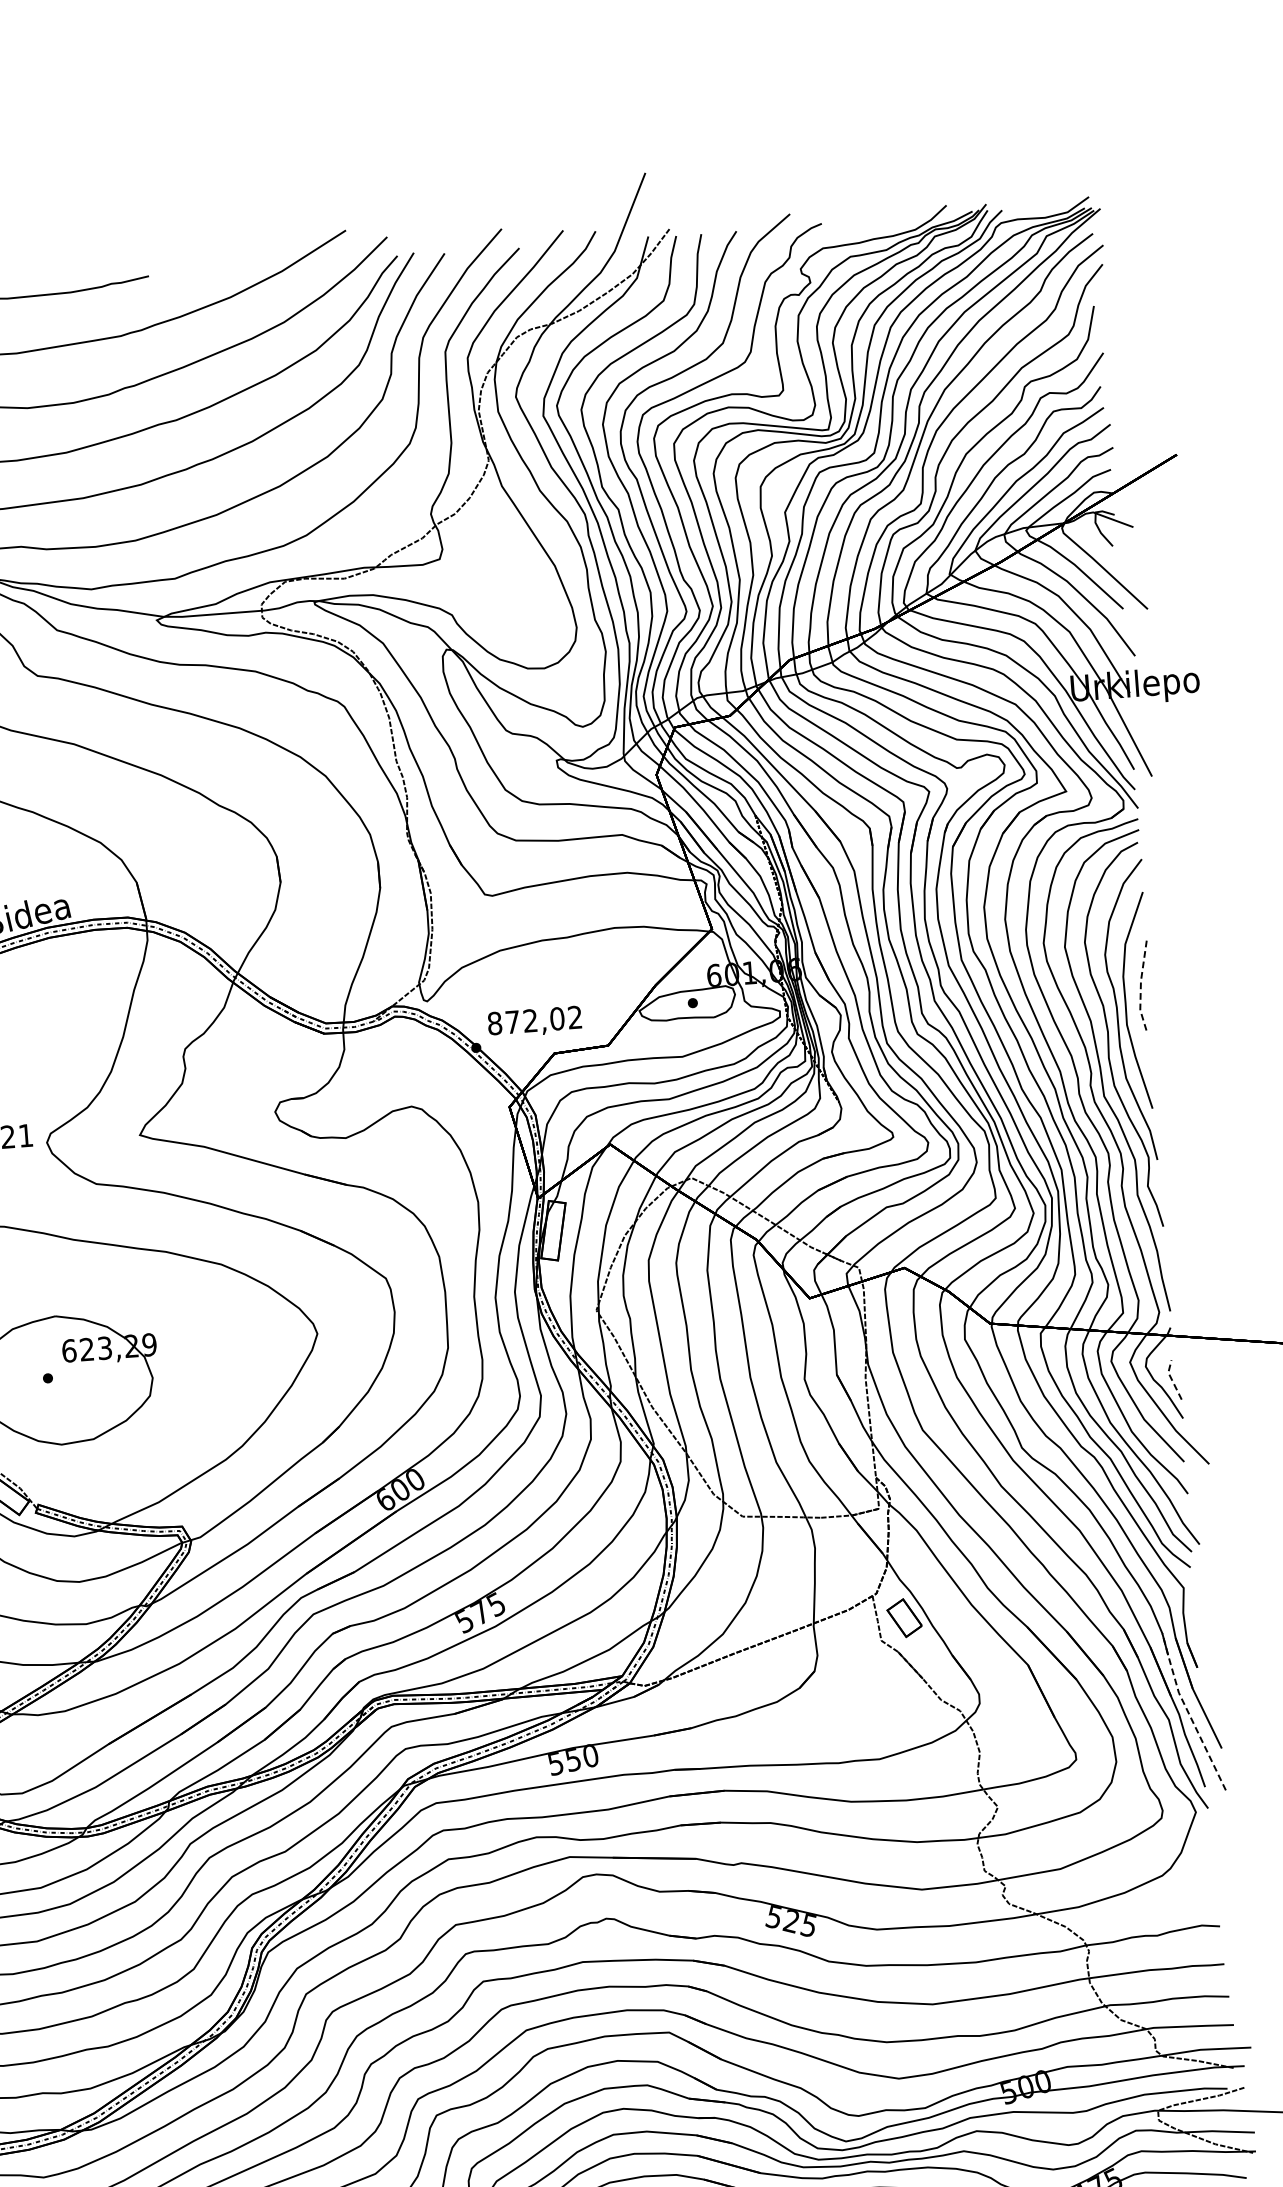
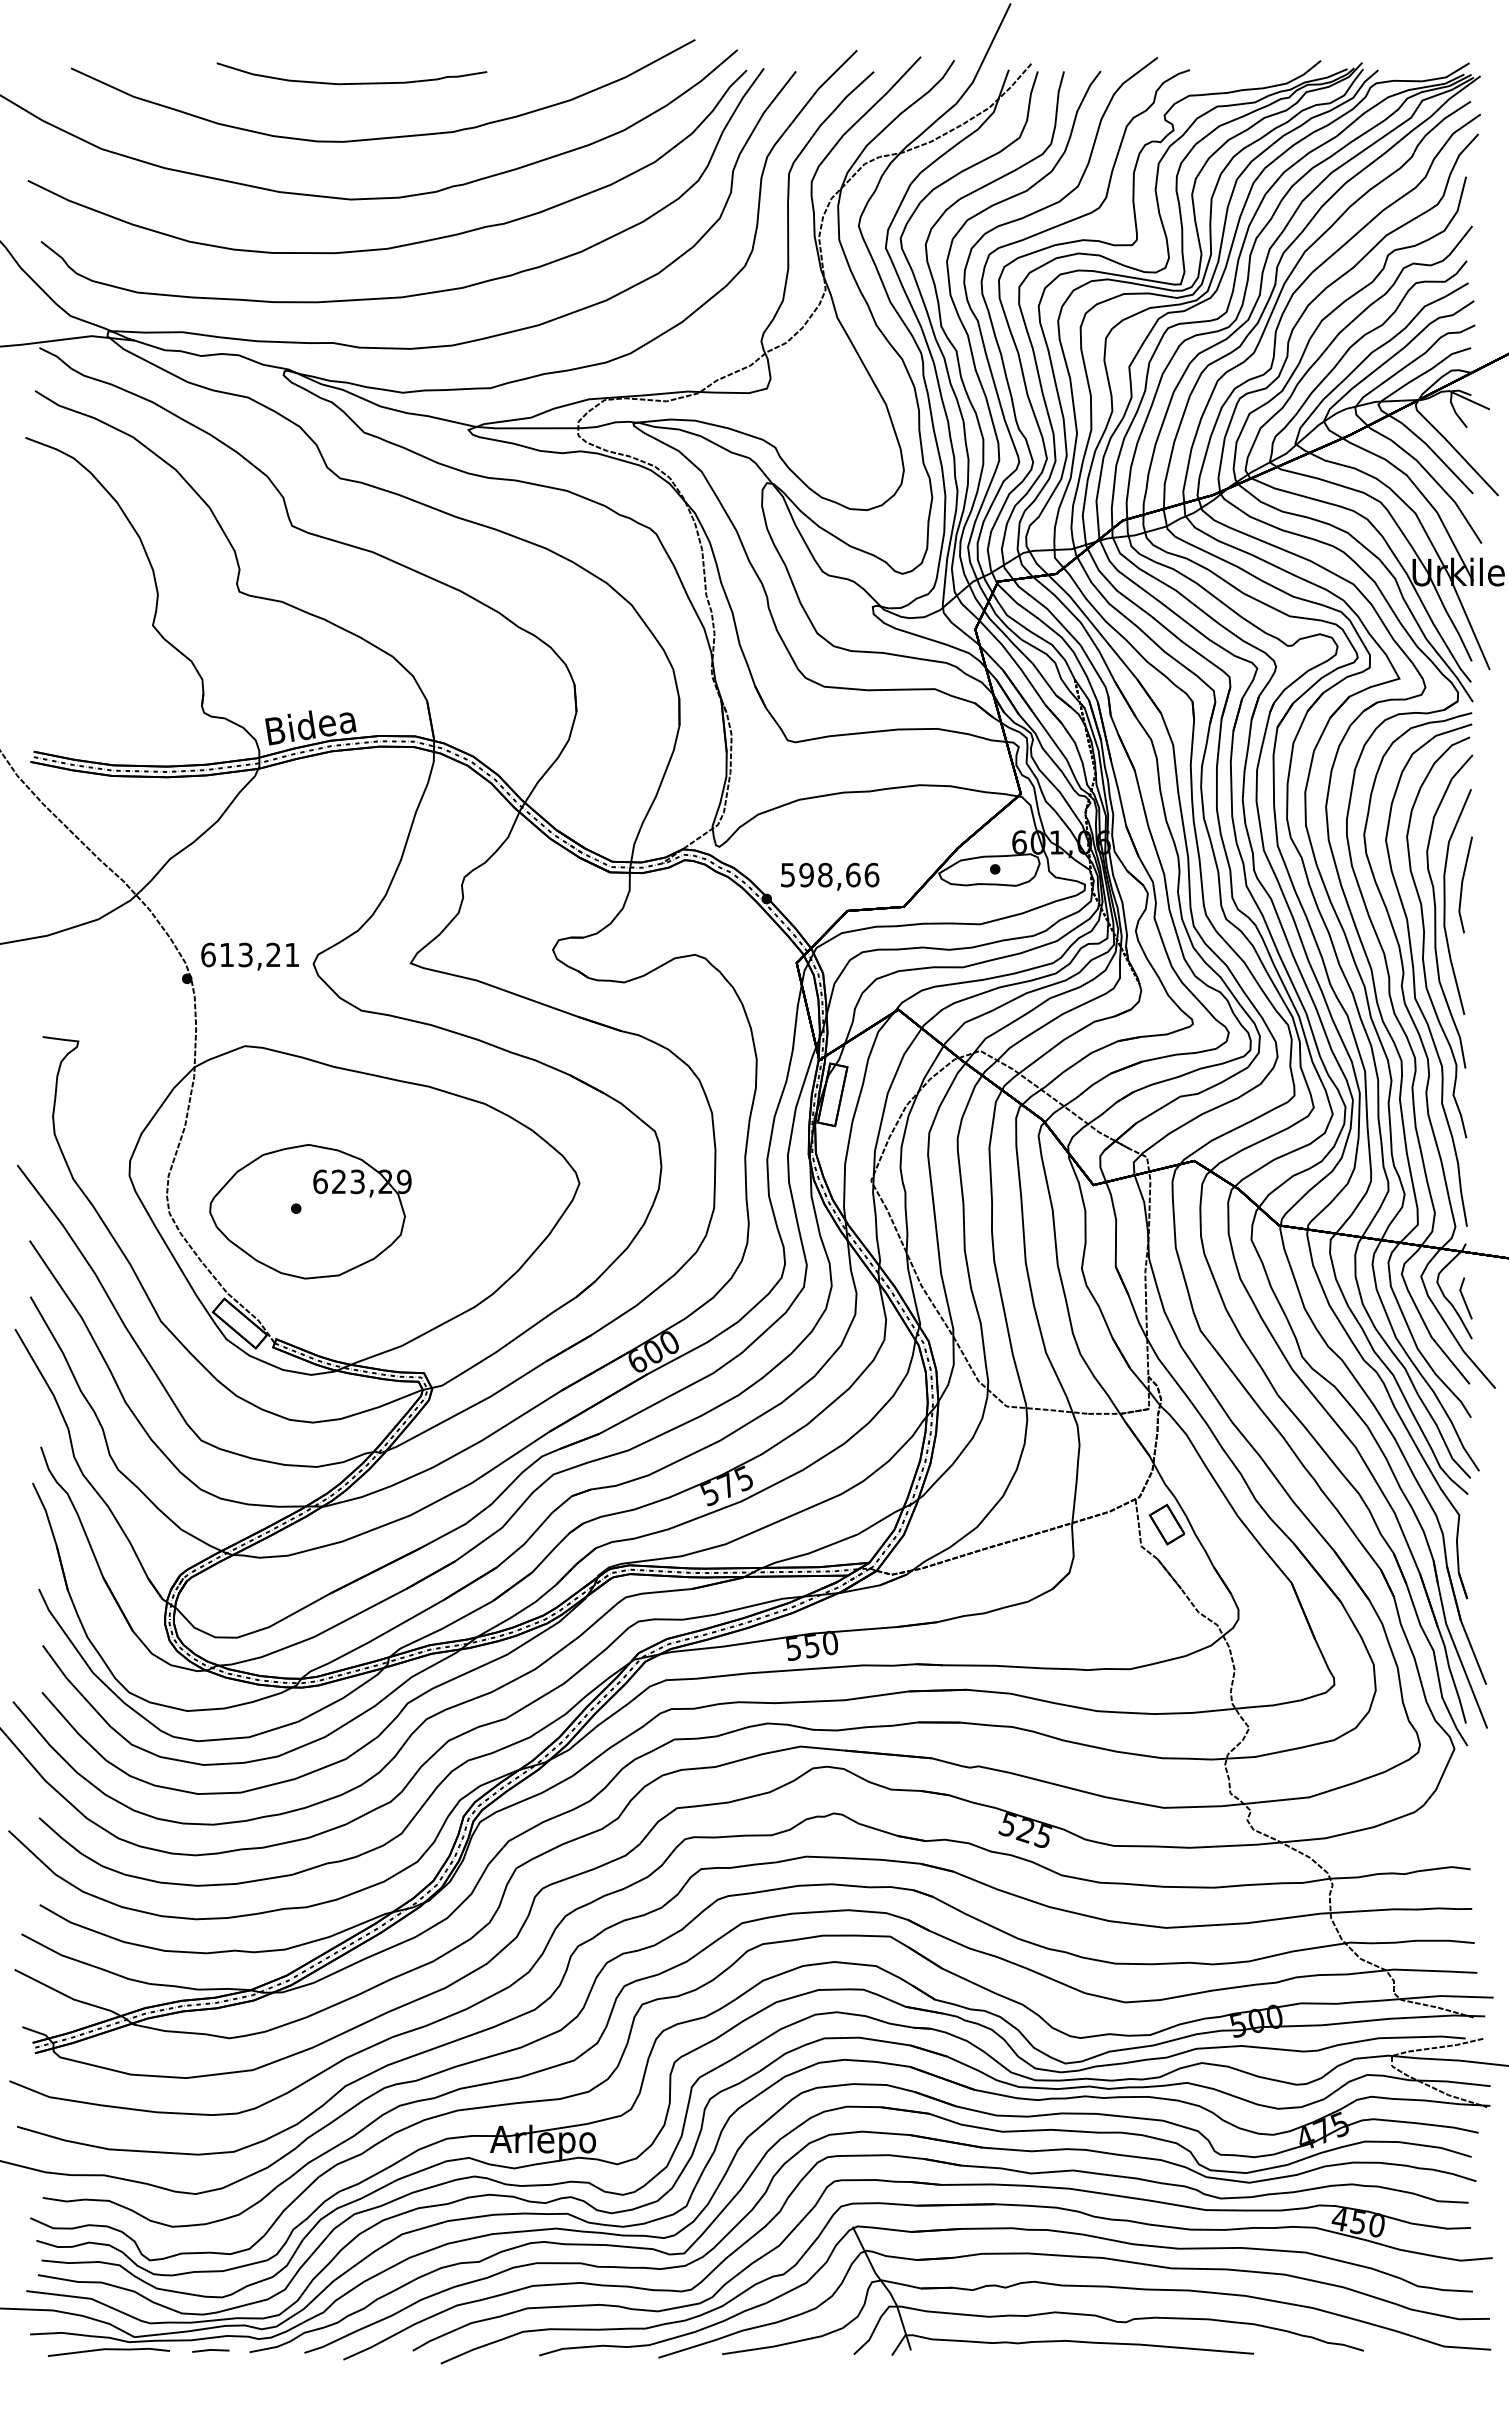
line: (1140, 984) -> (1461, 884), dashed -> solid
text: (534, 1019) -> (829, 874), 872,02 -> 598,66
line: (1172, 1379) -> (1463, 1297), dashed -> solid
line: (1188, 1713) -> (1454, 1645), dashed -> solid

